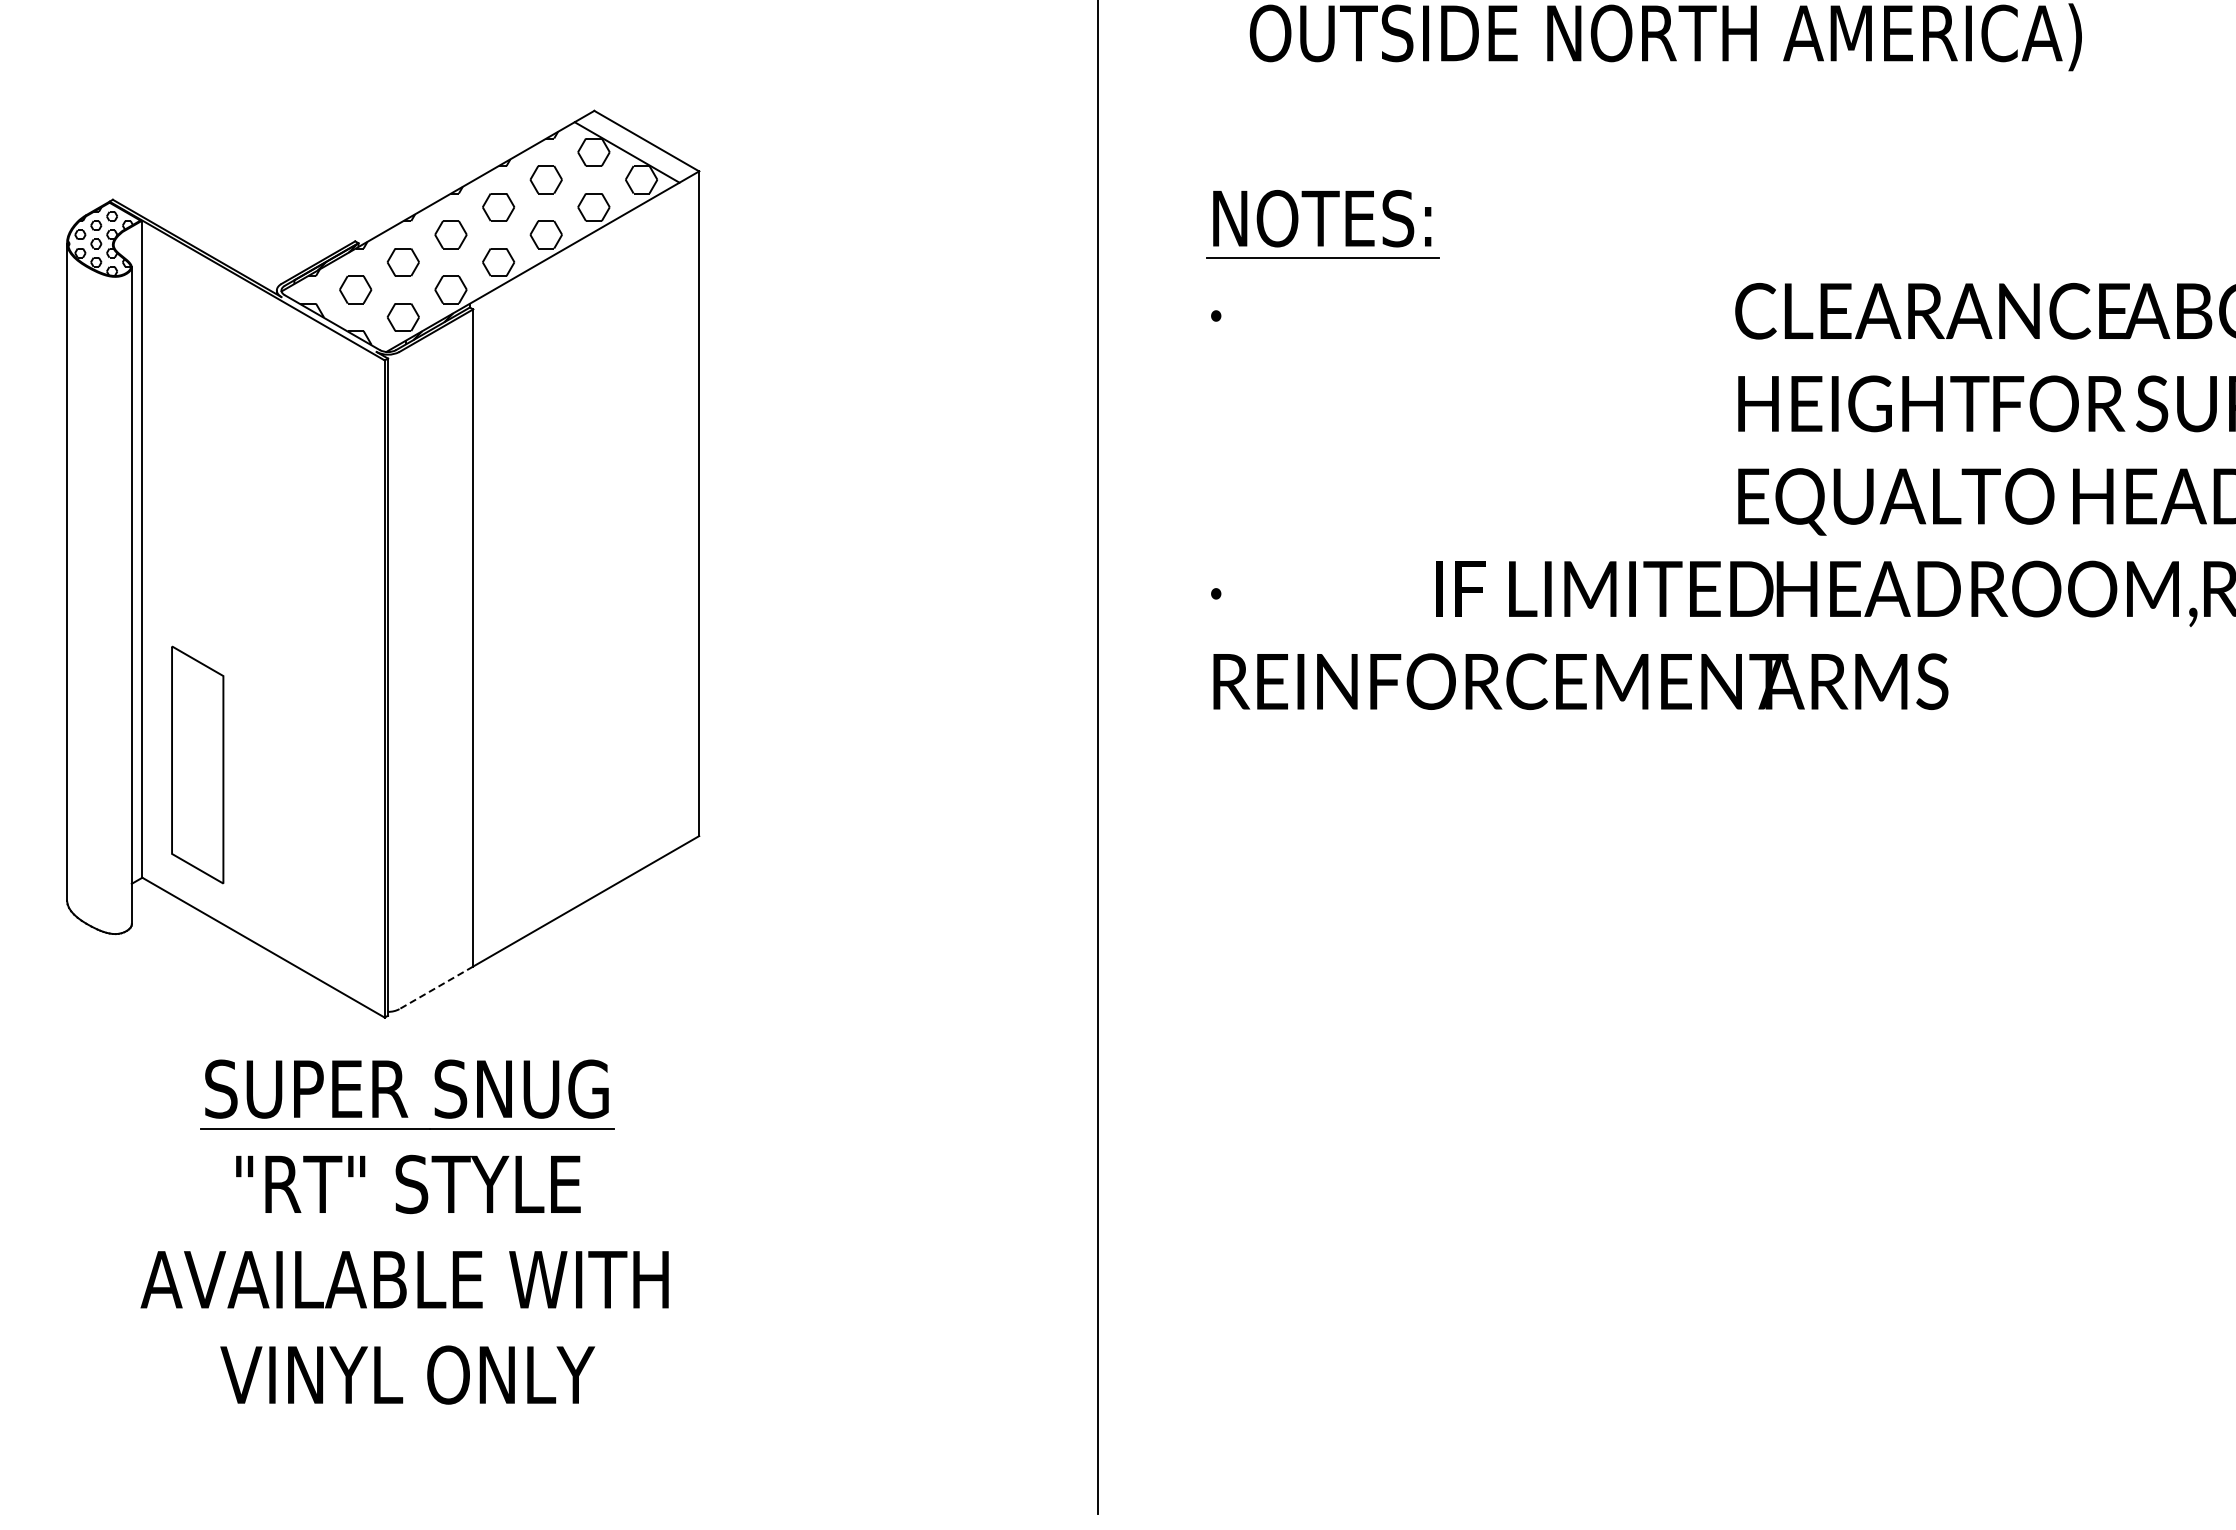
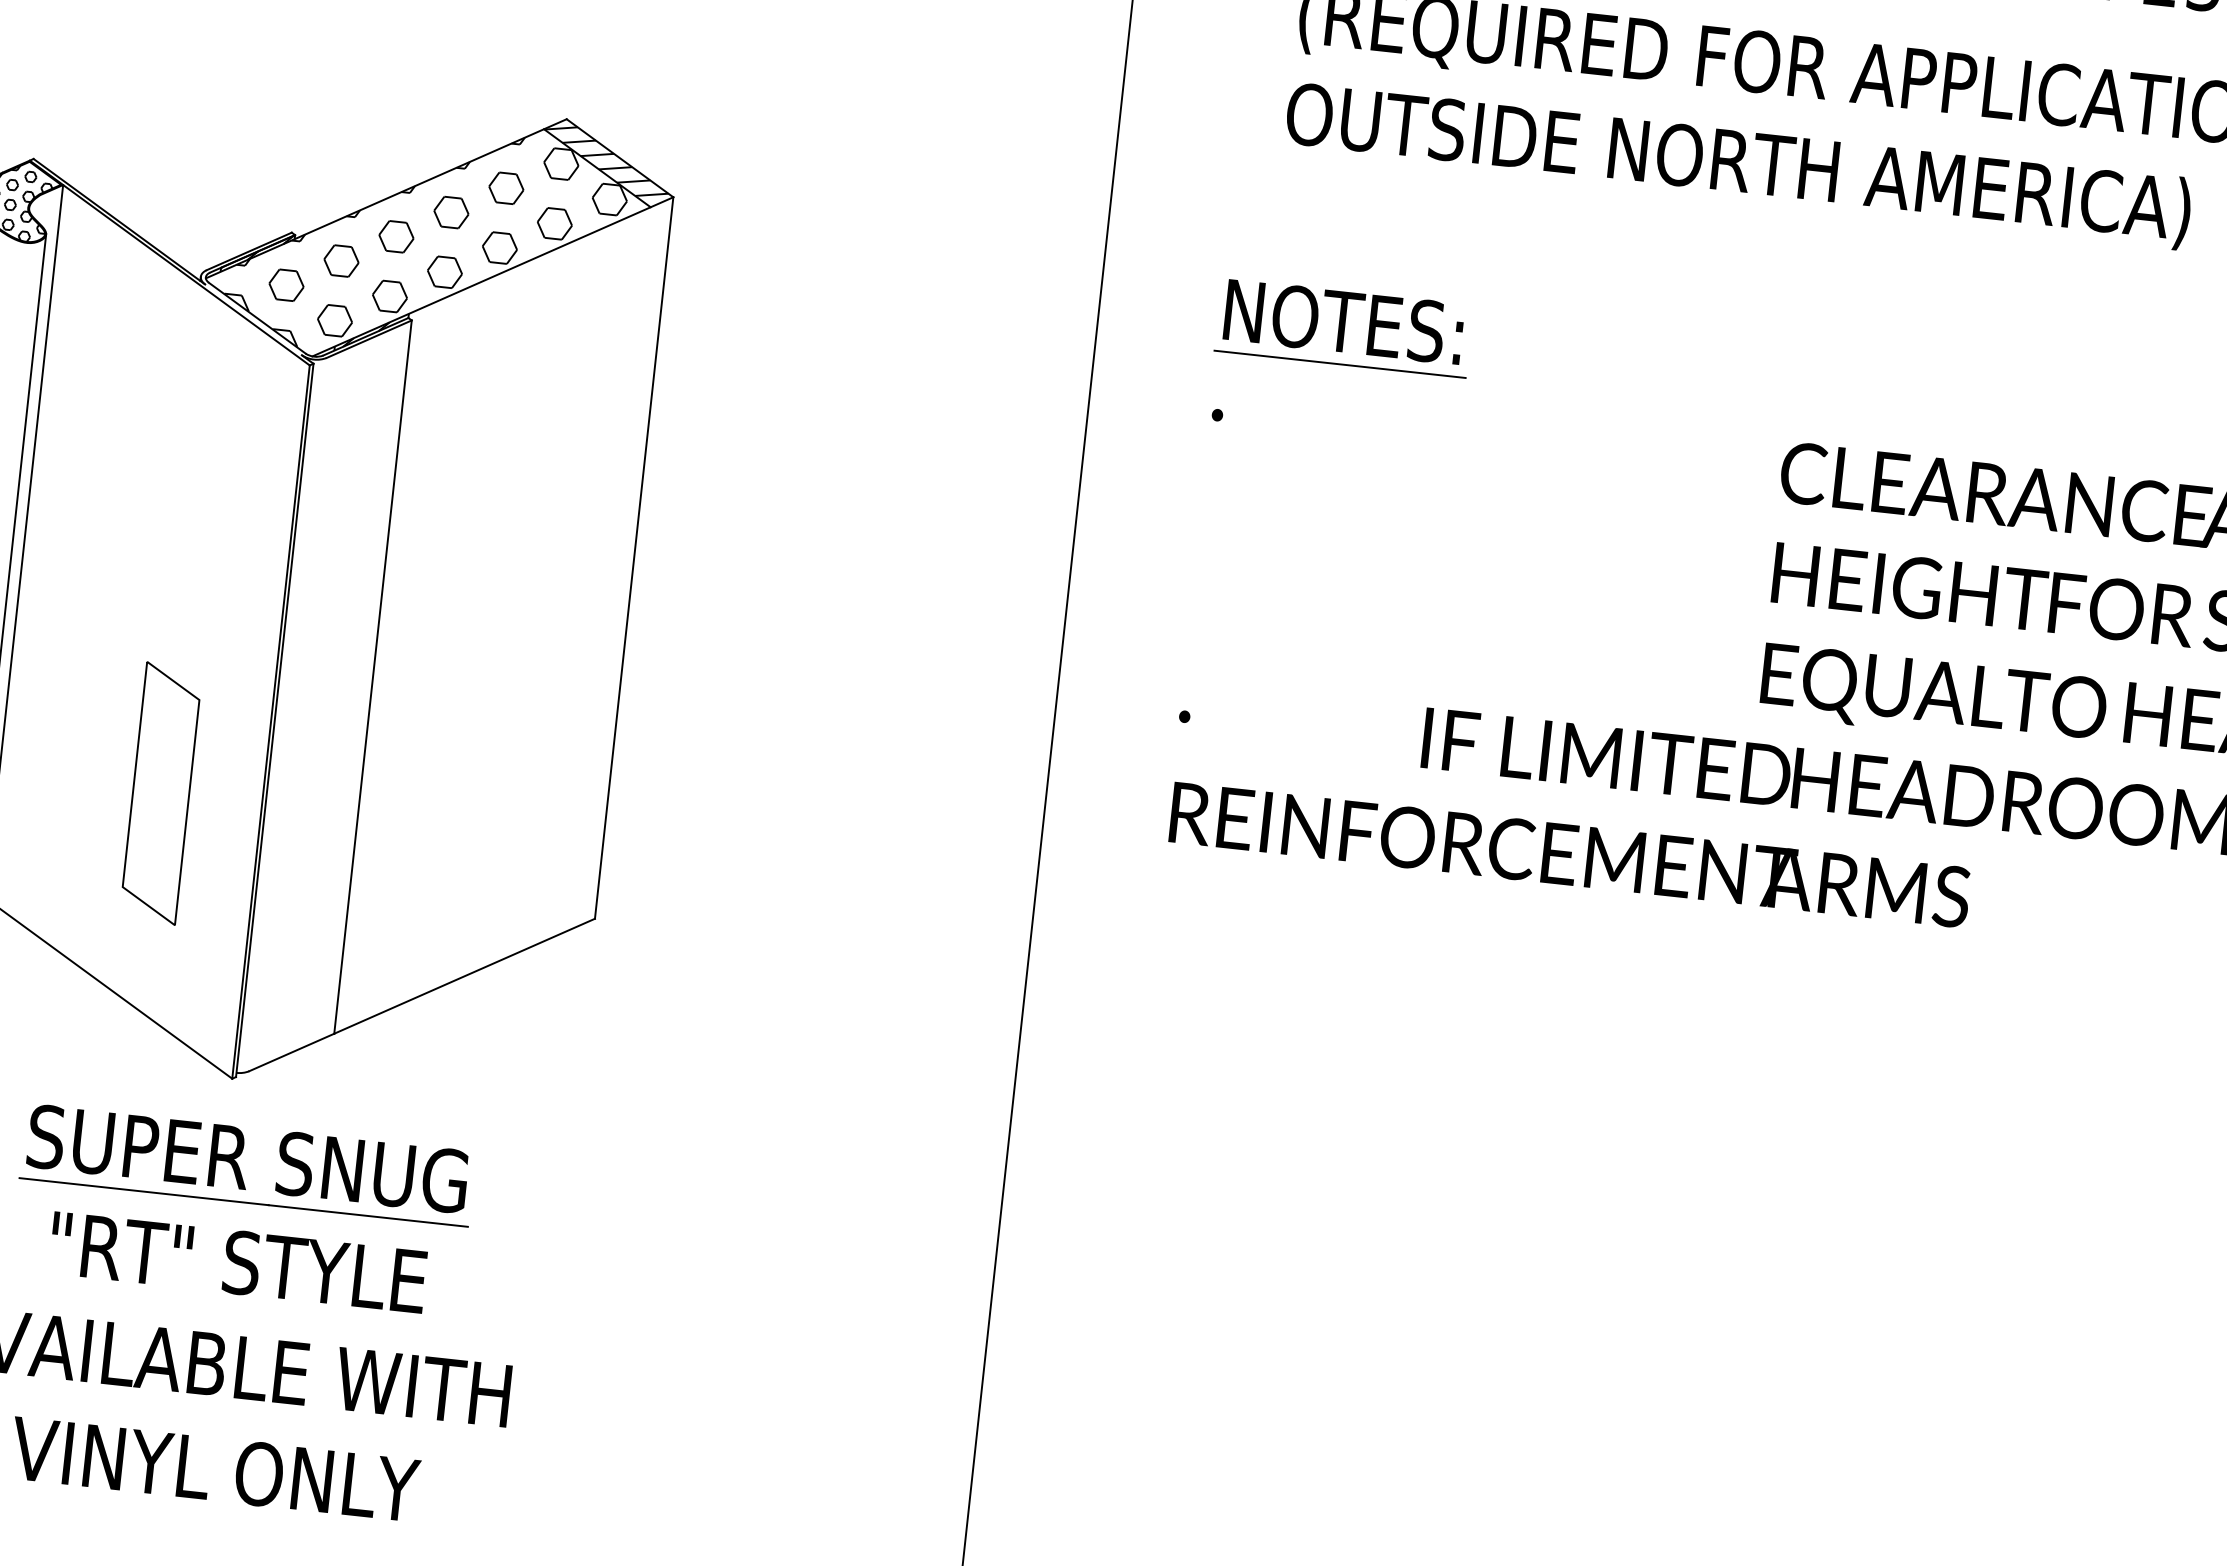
hatch: (634, 145) -> (606, 161), added
part: (197, 764) -> (160, 792), moved
line: (436, 987) -> (291, 1052), dashed -> solid

